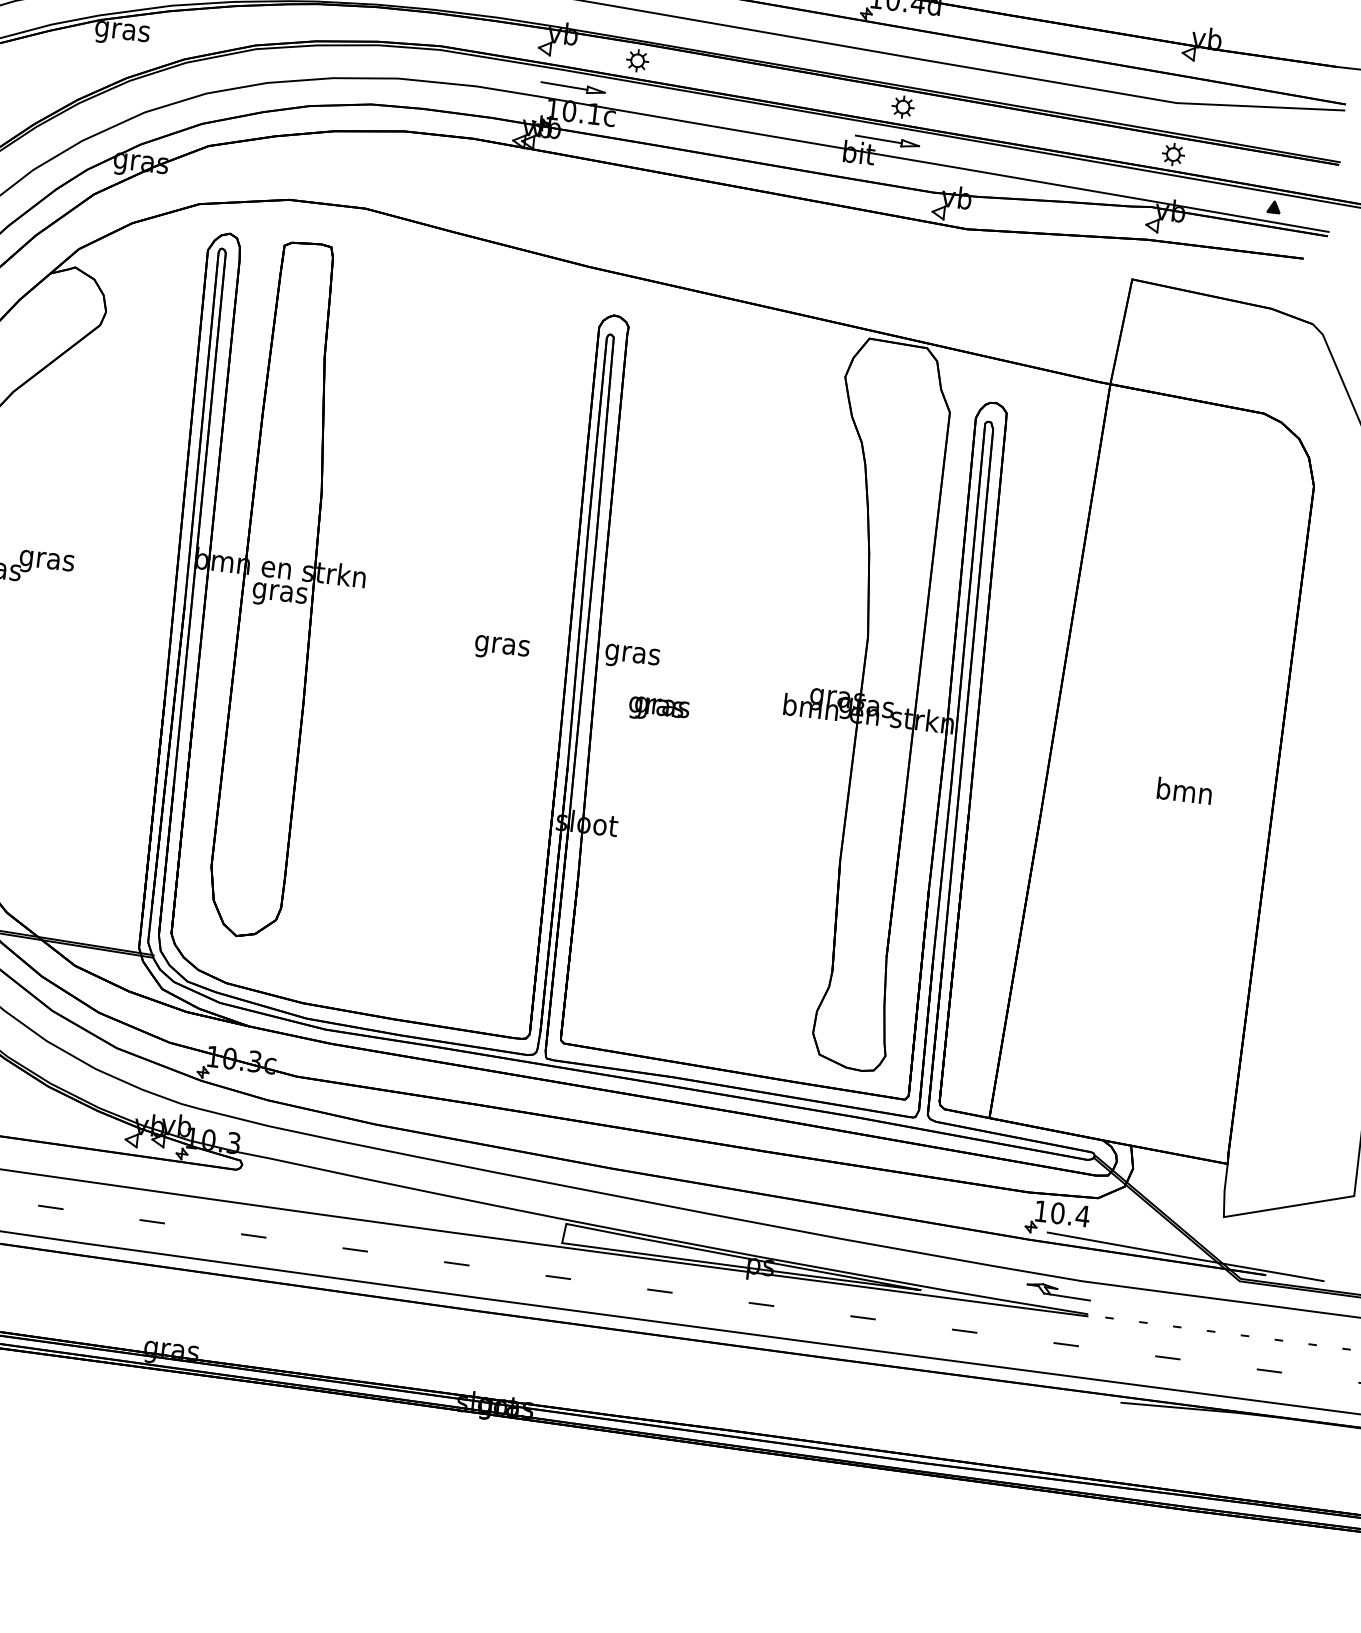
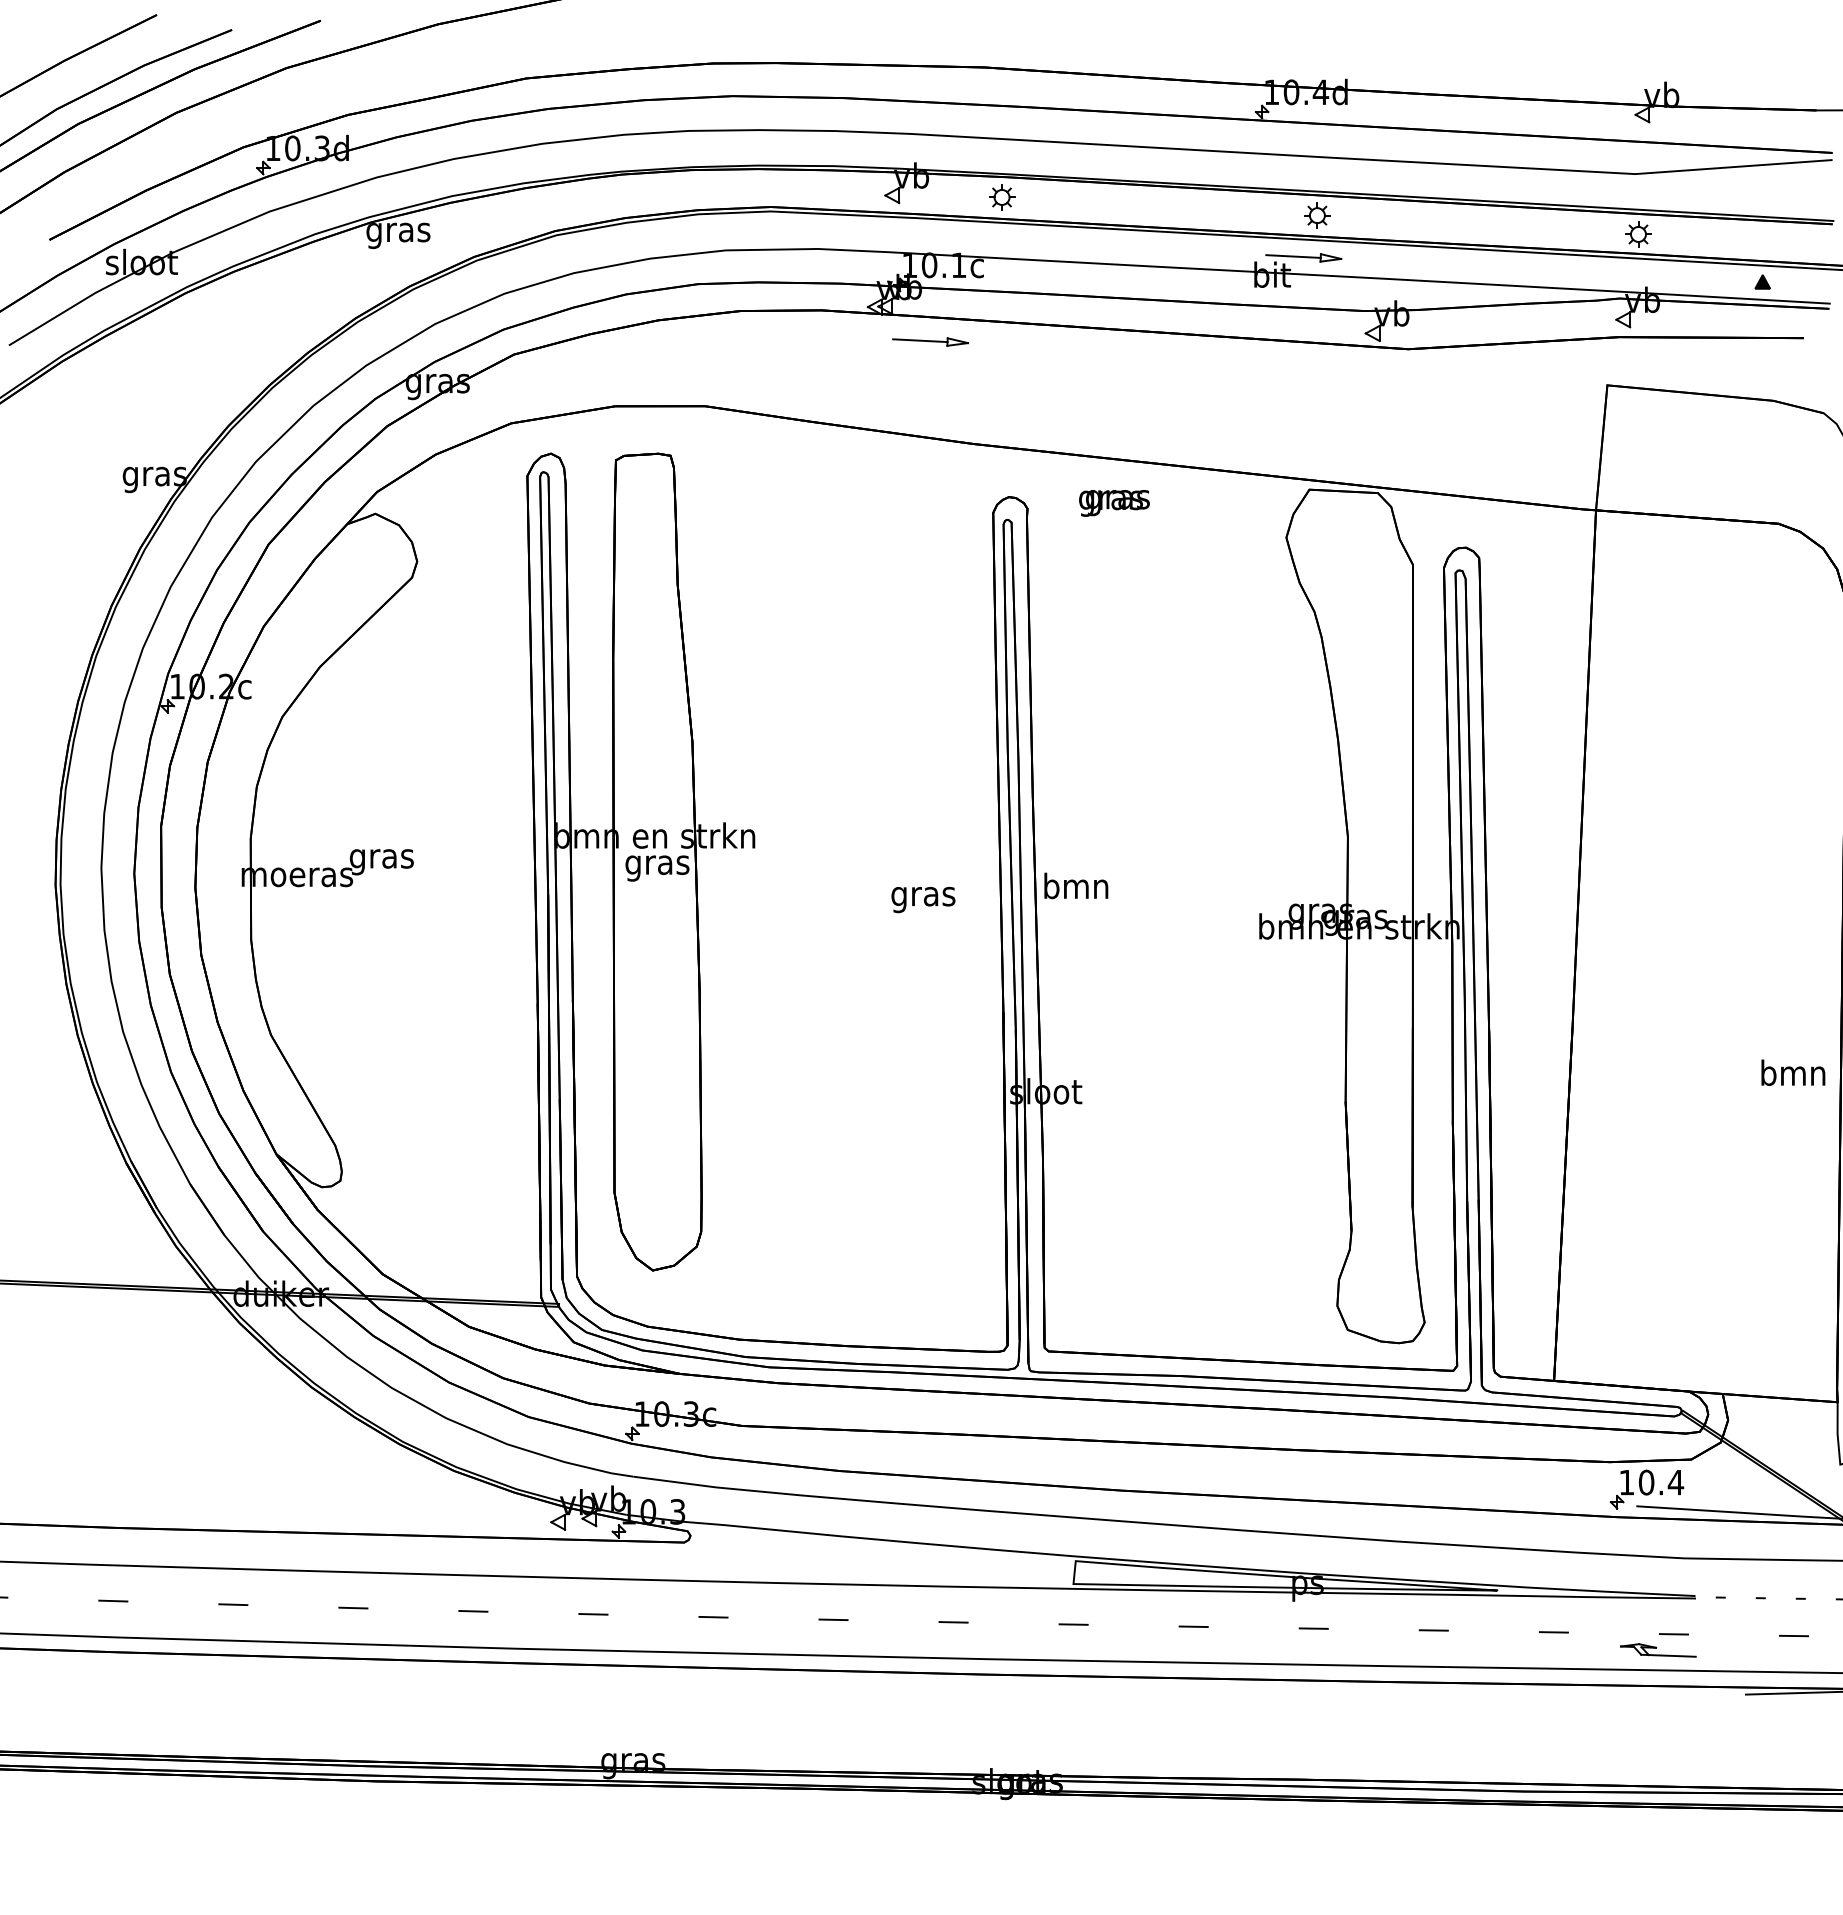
part: (573, 87) -> (930, 341), moved
text: (632, 653) -> (1076, 888), gras -> bmn
text: (659, 710) -> (1114, 503), moved
text: (1184, 790) -> (1793, 1072), moved
part: (1059, 1291) -> (1658, 1650), moved

